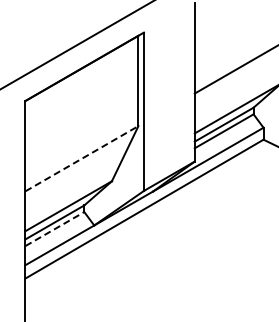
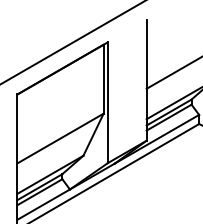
line: (82, 158) -> (60, 138), dashed -> solid
line: (54, 229) -> (39, 192), dashed -> solid

